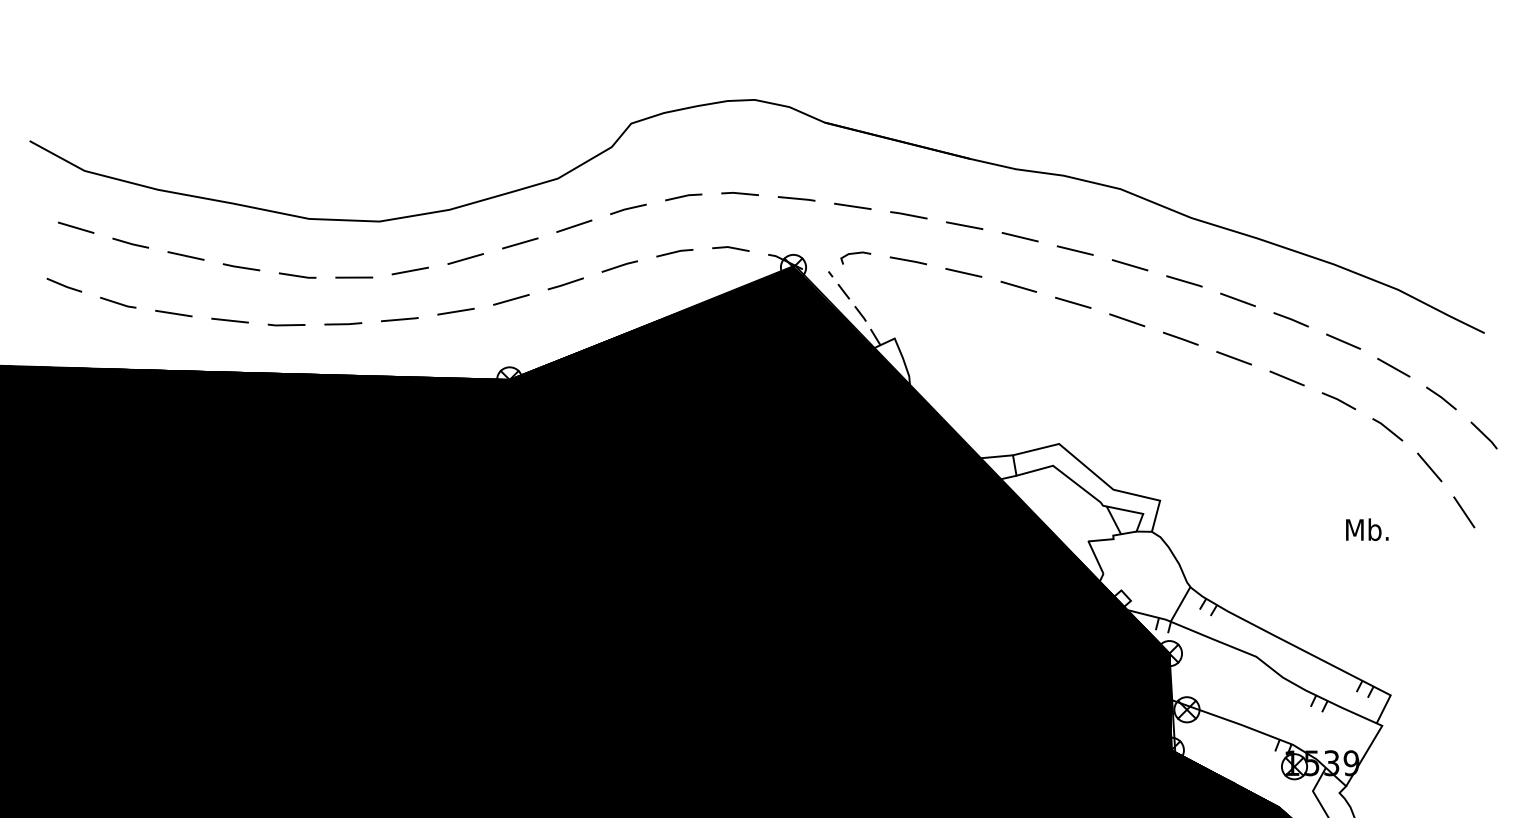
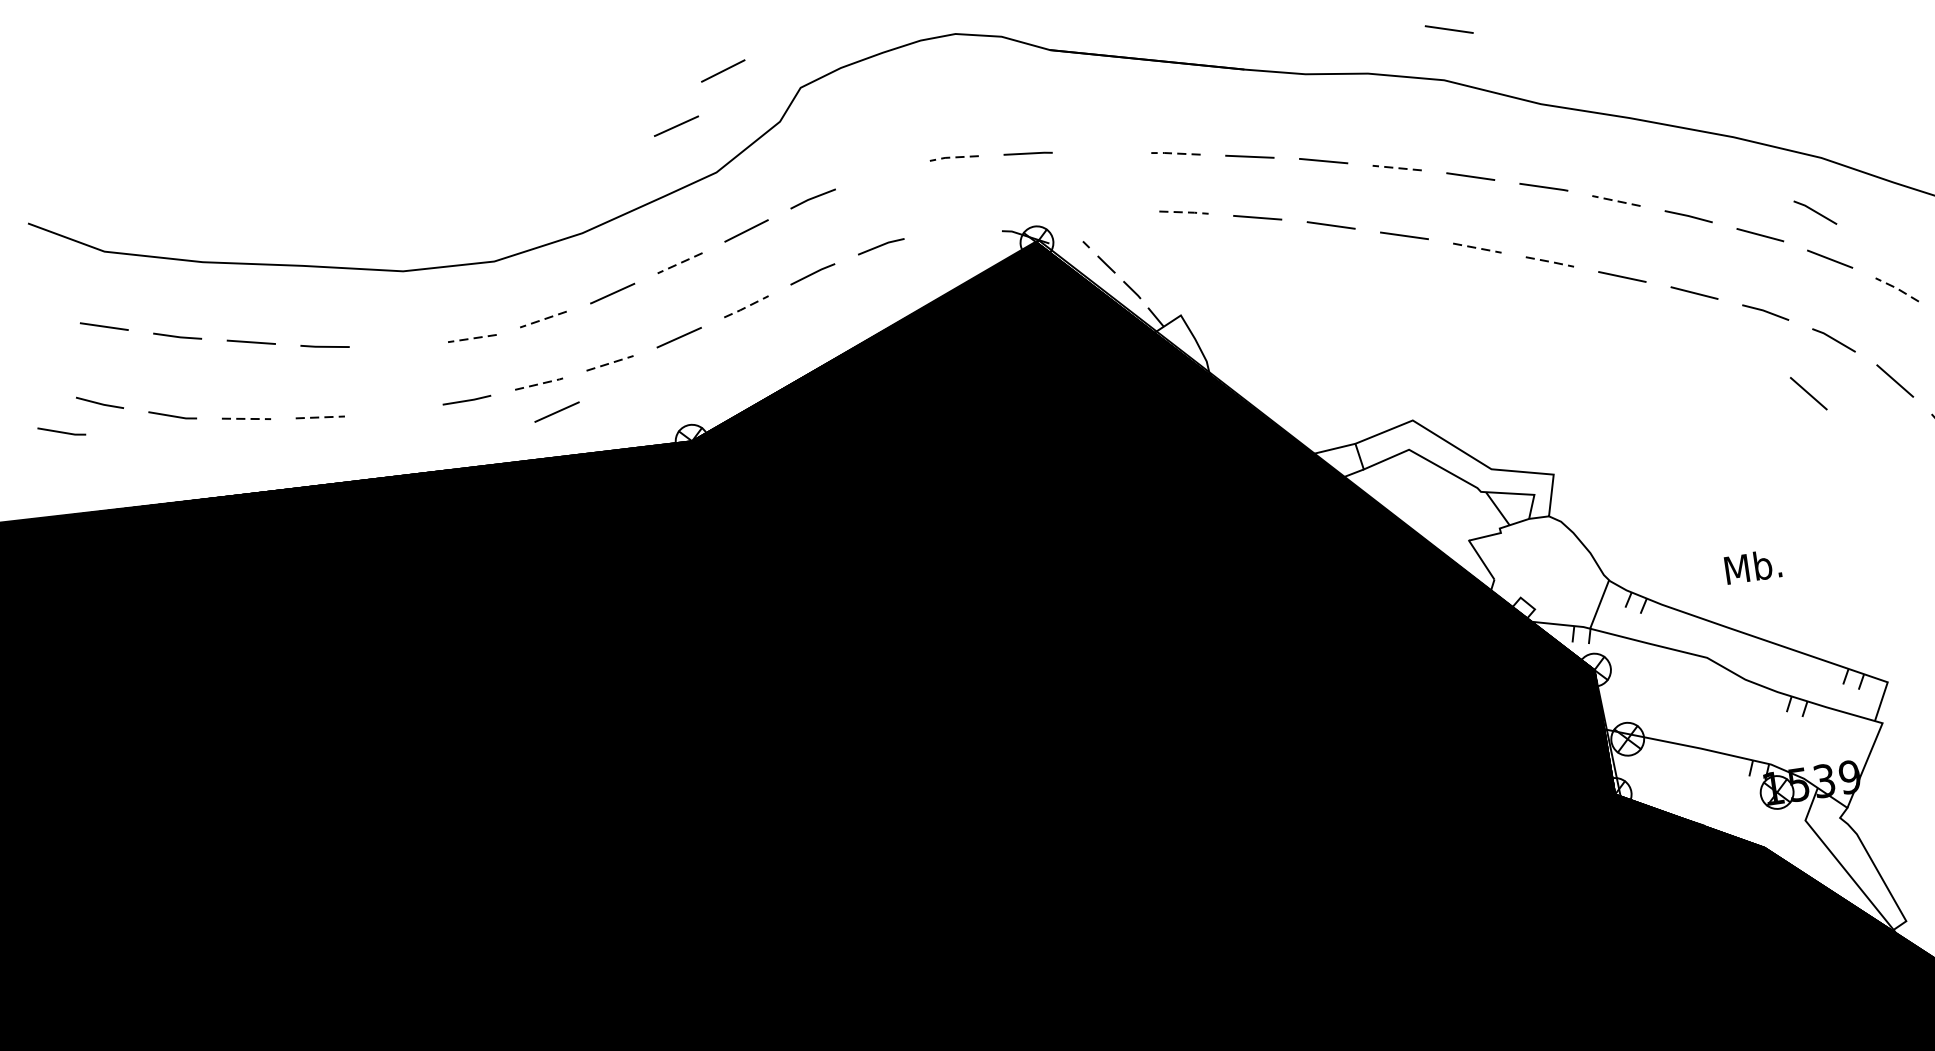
line: (574, 101) -> (723, 69), added
line: (532, 138) -> (676, 125), added
line: (1129, 151) -> (1448, 30), added
line: (739, 193) -> (953, 157), solid -> dashed
line: (683, 197) -> (881, 173), removed
line: (852, 205) -> (1101, 151), removed
line: (907, 214) -> (1174, 153), solid -> dashed
line: (520, 243) -> (680, 263), solid -> dashed
line: (730, 248) -> (952, 230), removed
line: (1075, 250) -> (1397, 167), solid -> dashed
line: (855, 254) -> (1114, 214), removed
line: (909, 260) -> (1185, 212), solid -> dashed
line: (410, 271) -> (543, 320), solid -> dashed
line: (297, 275) -> (398, 346), removed
line: (354, 277) -> (472, 338), solid -> dashed
line: (565, 284) -> (746, 307), solid -> dashed
line: (1238, 299) -> (1616, 200), solid -> dashed
line: (32, 302) -> (62, 431), added
line: (456, 311) -> (610, 363), solid -> dashed
line: (173, 313) -> (246, 418), solid -> dashed
line: (400, 319) -> (539, 383), solid -> dashed
line: (230, 320) -> (320, 417), solid -> dashed
line: (1127, 320) -> (1477, 248), solid -> dashed
line: (286, 324) -> (393, 411), removed
line: (1387, 330) -> (1814, 212), added
line: (1181, 338) -> (1550, 261), solid -> dashed
line: (410, 342) -> (557, 411), added
line: (1441, 397) -> (1897, 288), solid -> dashed
line: (1362, 467) -> (1808, 393), added
text: (1367, 529) -> (1753, 566), moved

